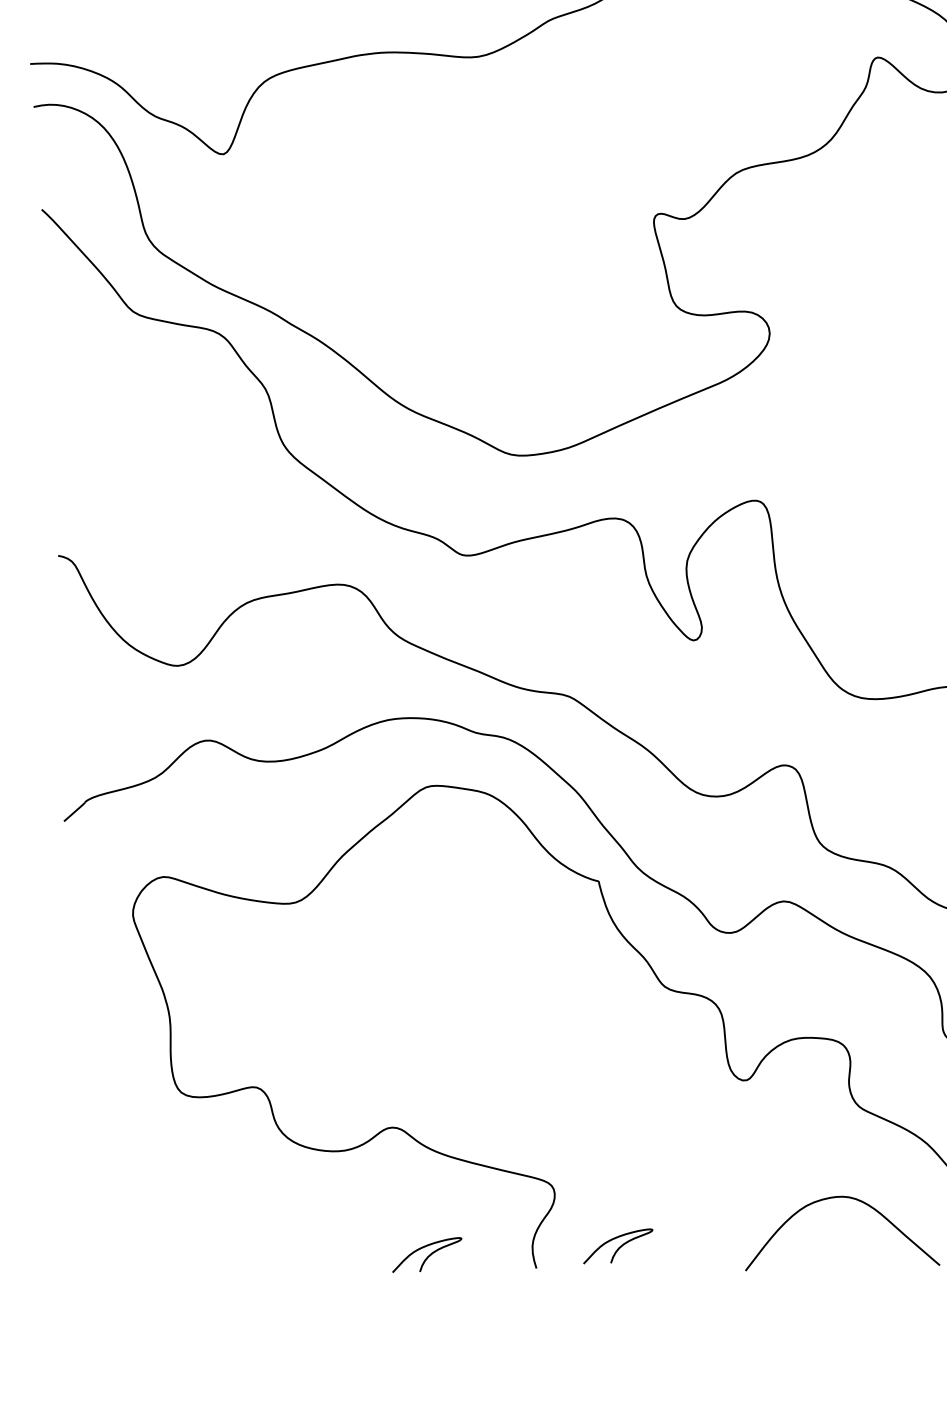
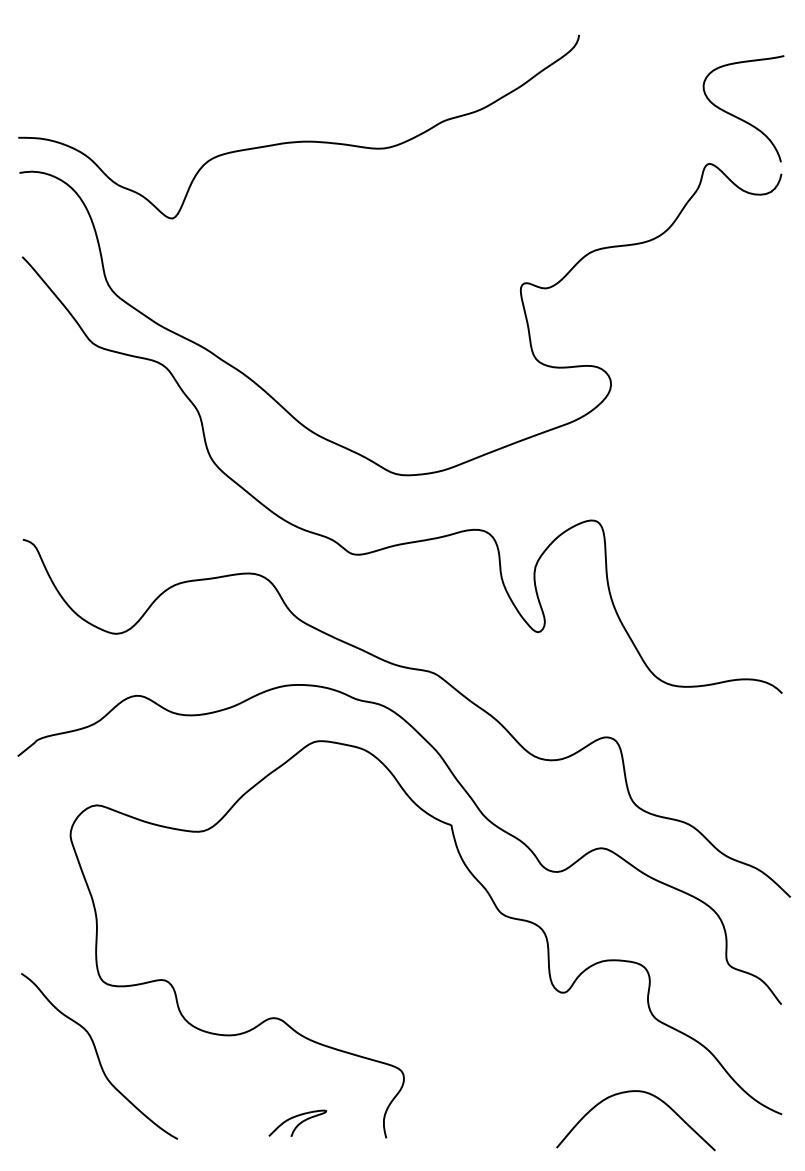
curve: (179, 1184) -> (98, 1056), added
curve: (619, 1246) -> (454, 1123), removed

